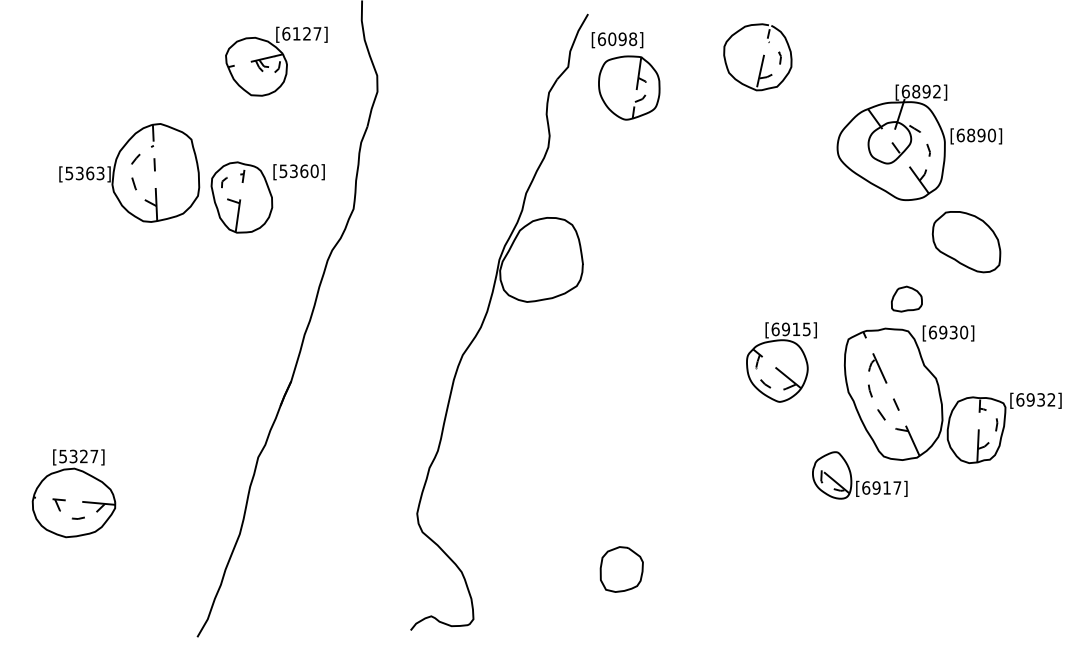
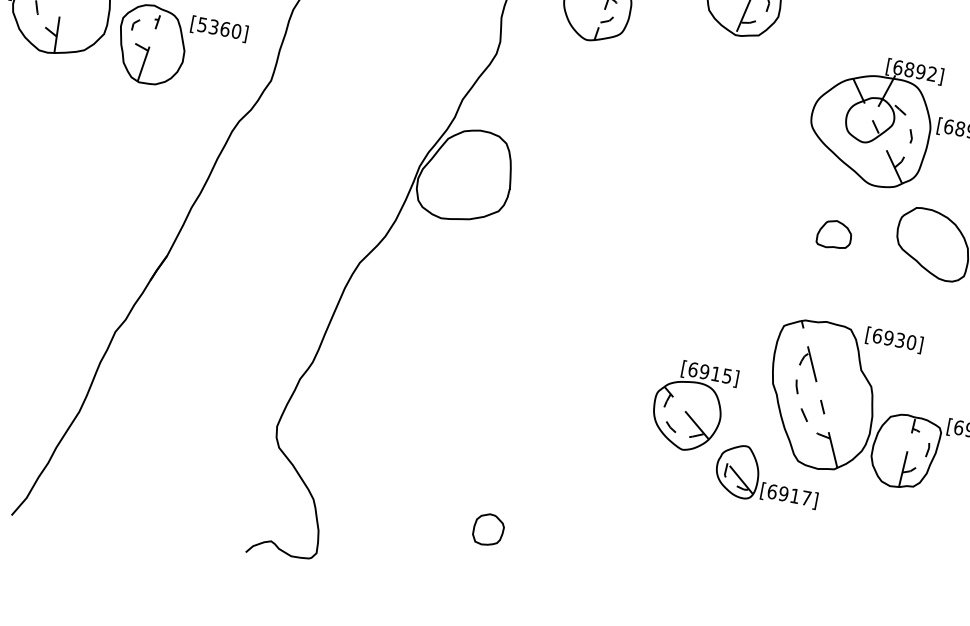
part: (906, 298) -> (834, 233), moved
part: (781, 362) -> (692, 407), moved
part: (621, 569) -> (488, 529), size x0.62

